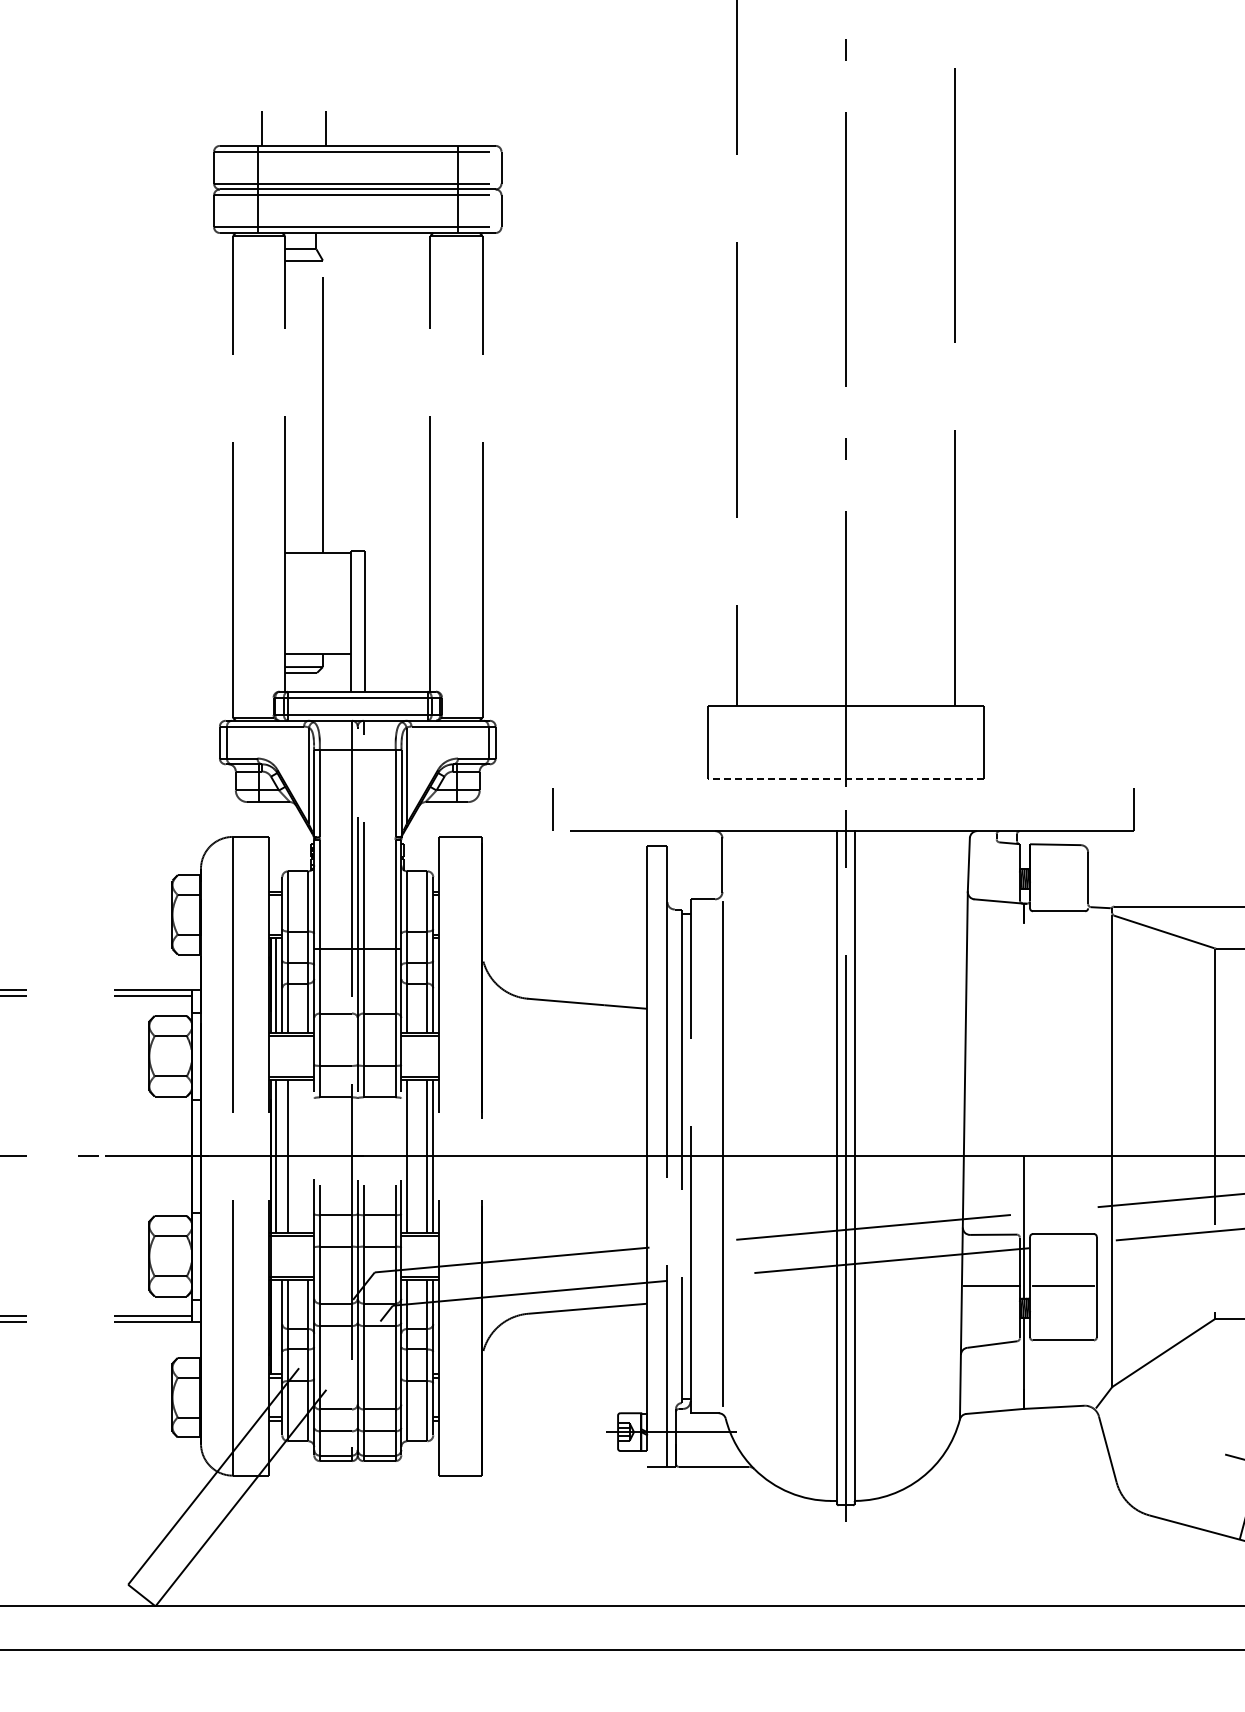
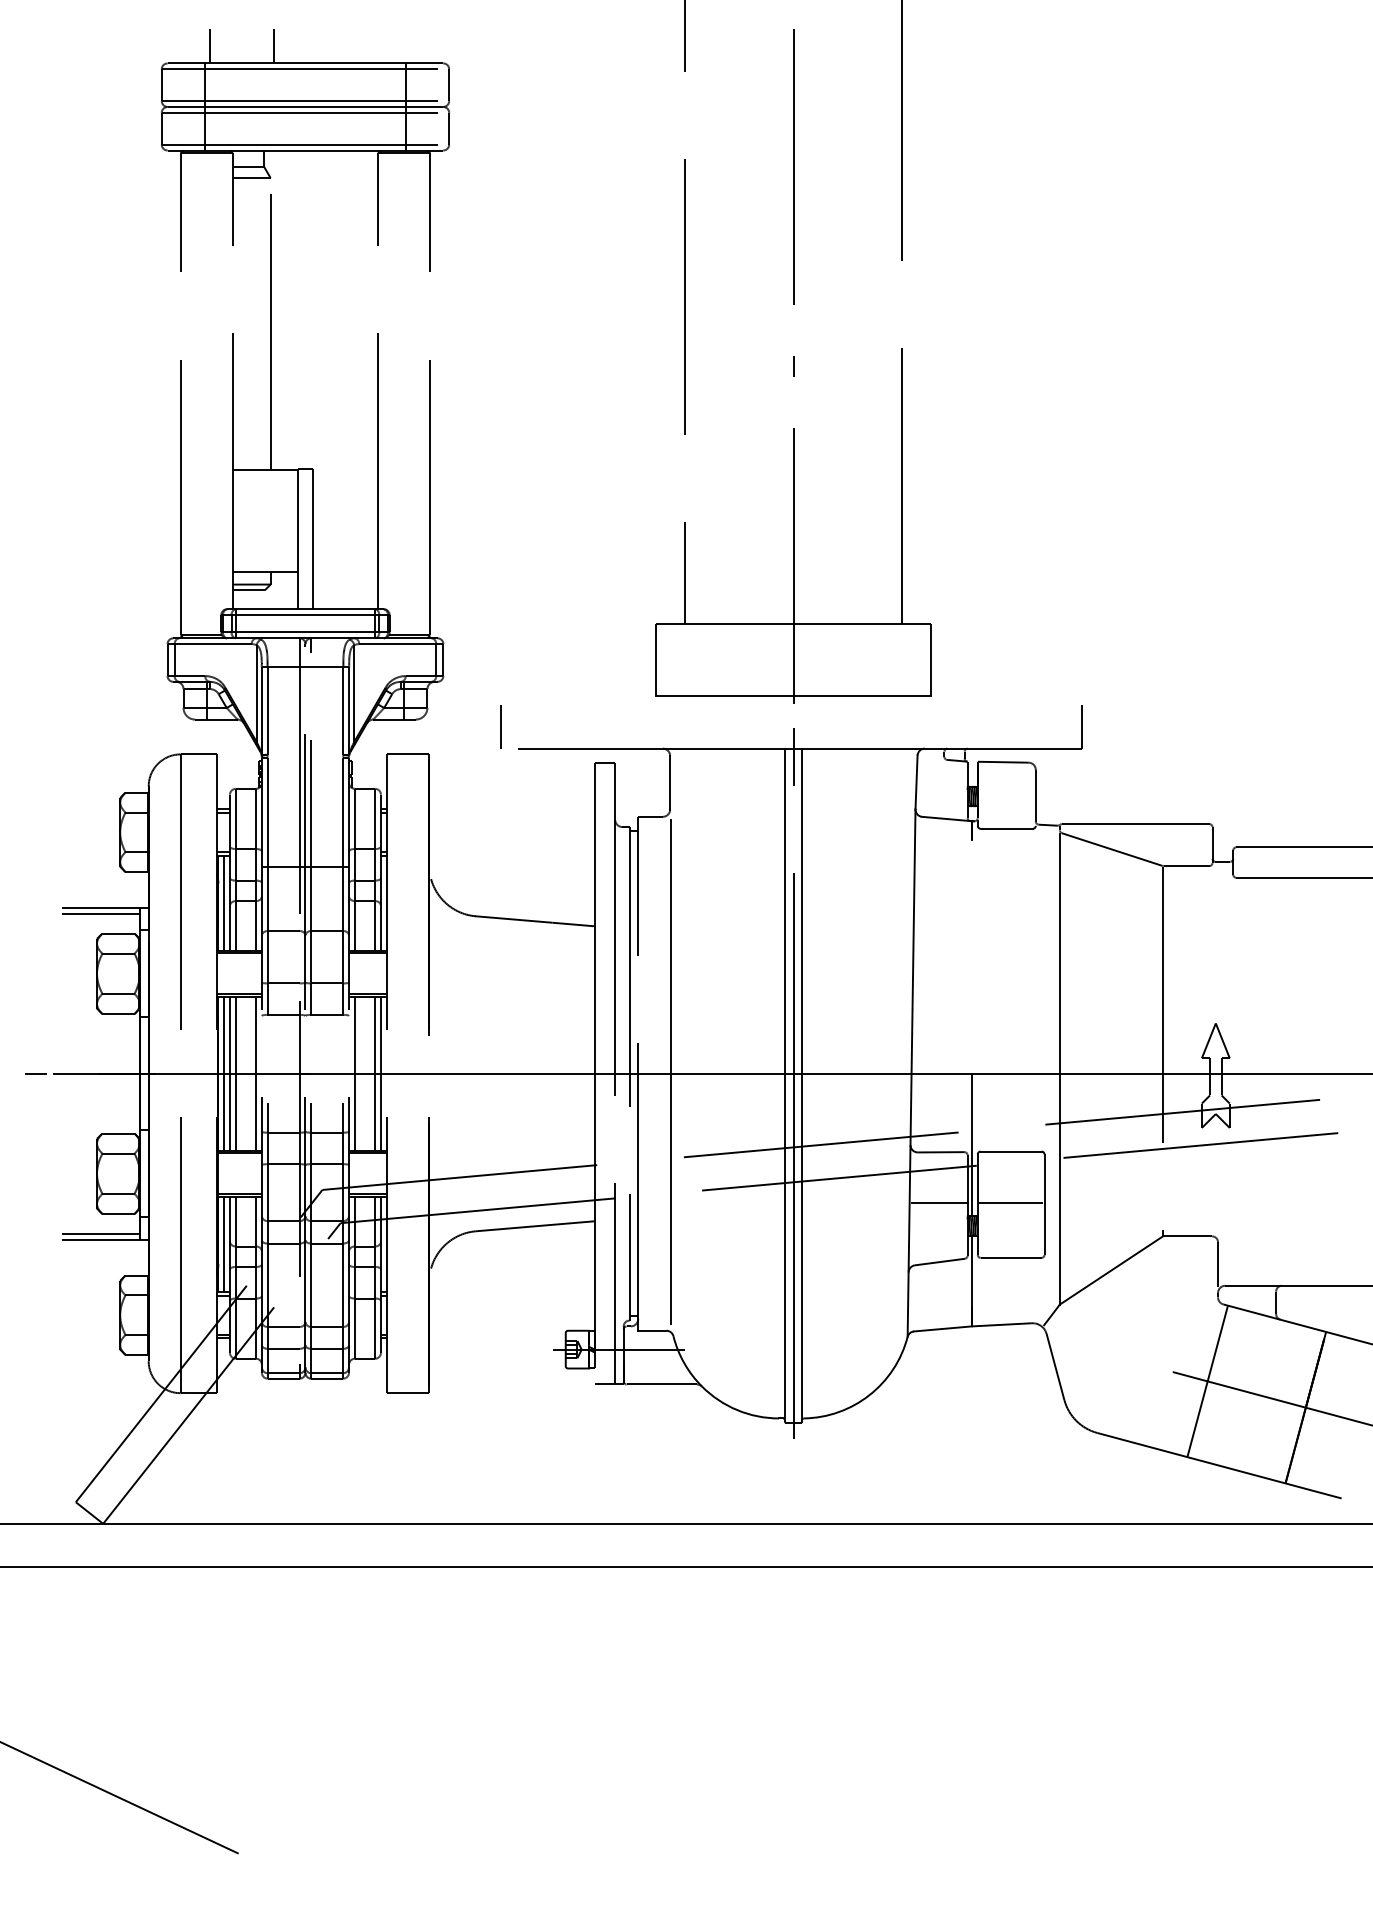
line: (845, 778) -> (793, 696), dashed -> solid
line: (281, 1155) -> (229, 1073), added
line: (308, 1155) -> (256, 1073), added
line: (276, 1326) -> (224, 1244), added

